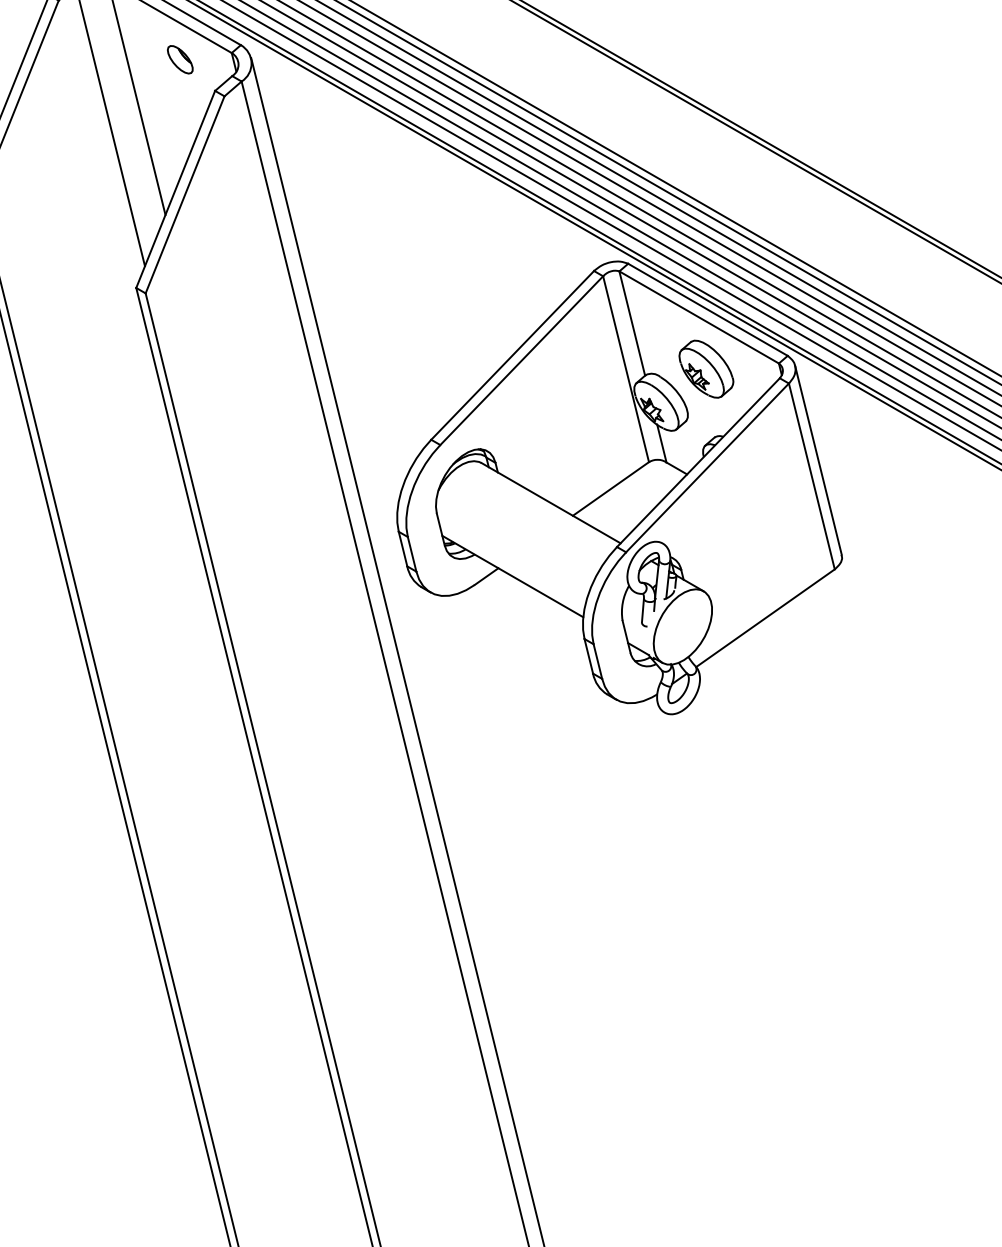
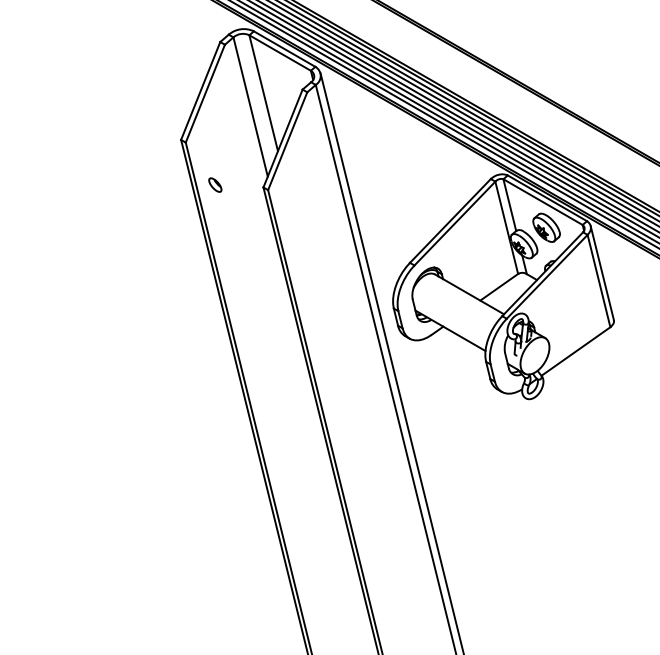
part: (180, 58) -> (215, 184), moved

